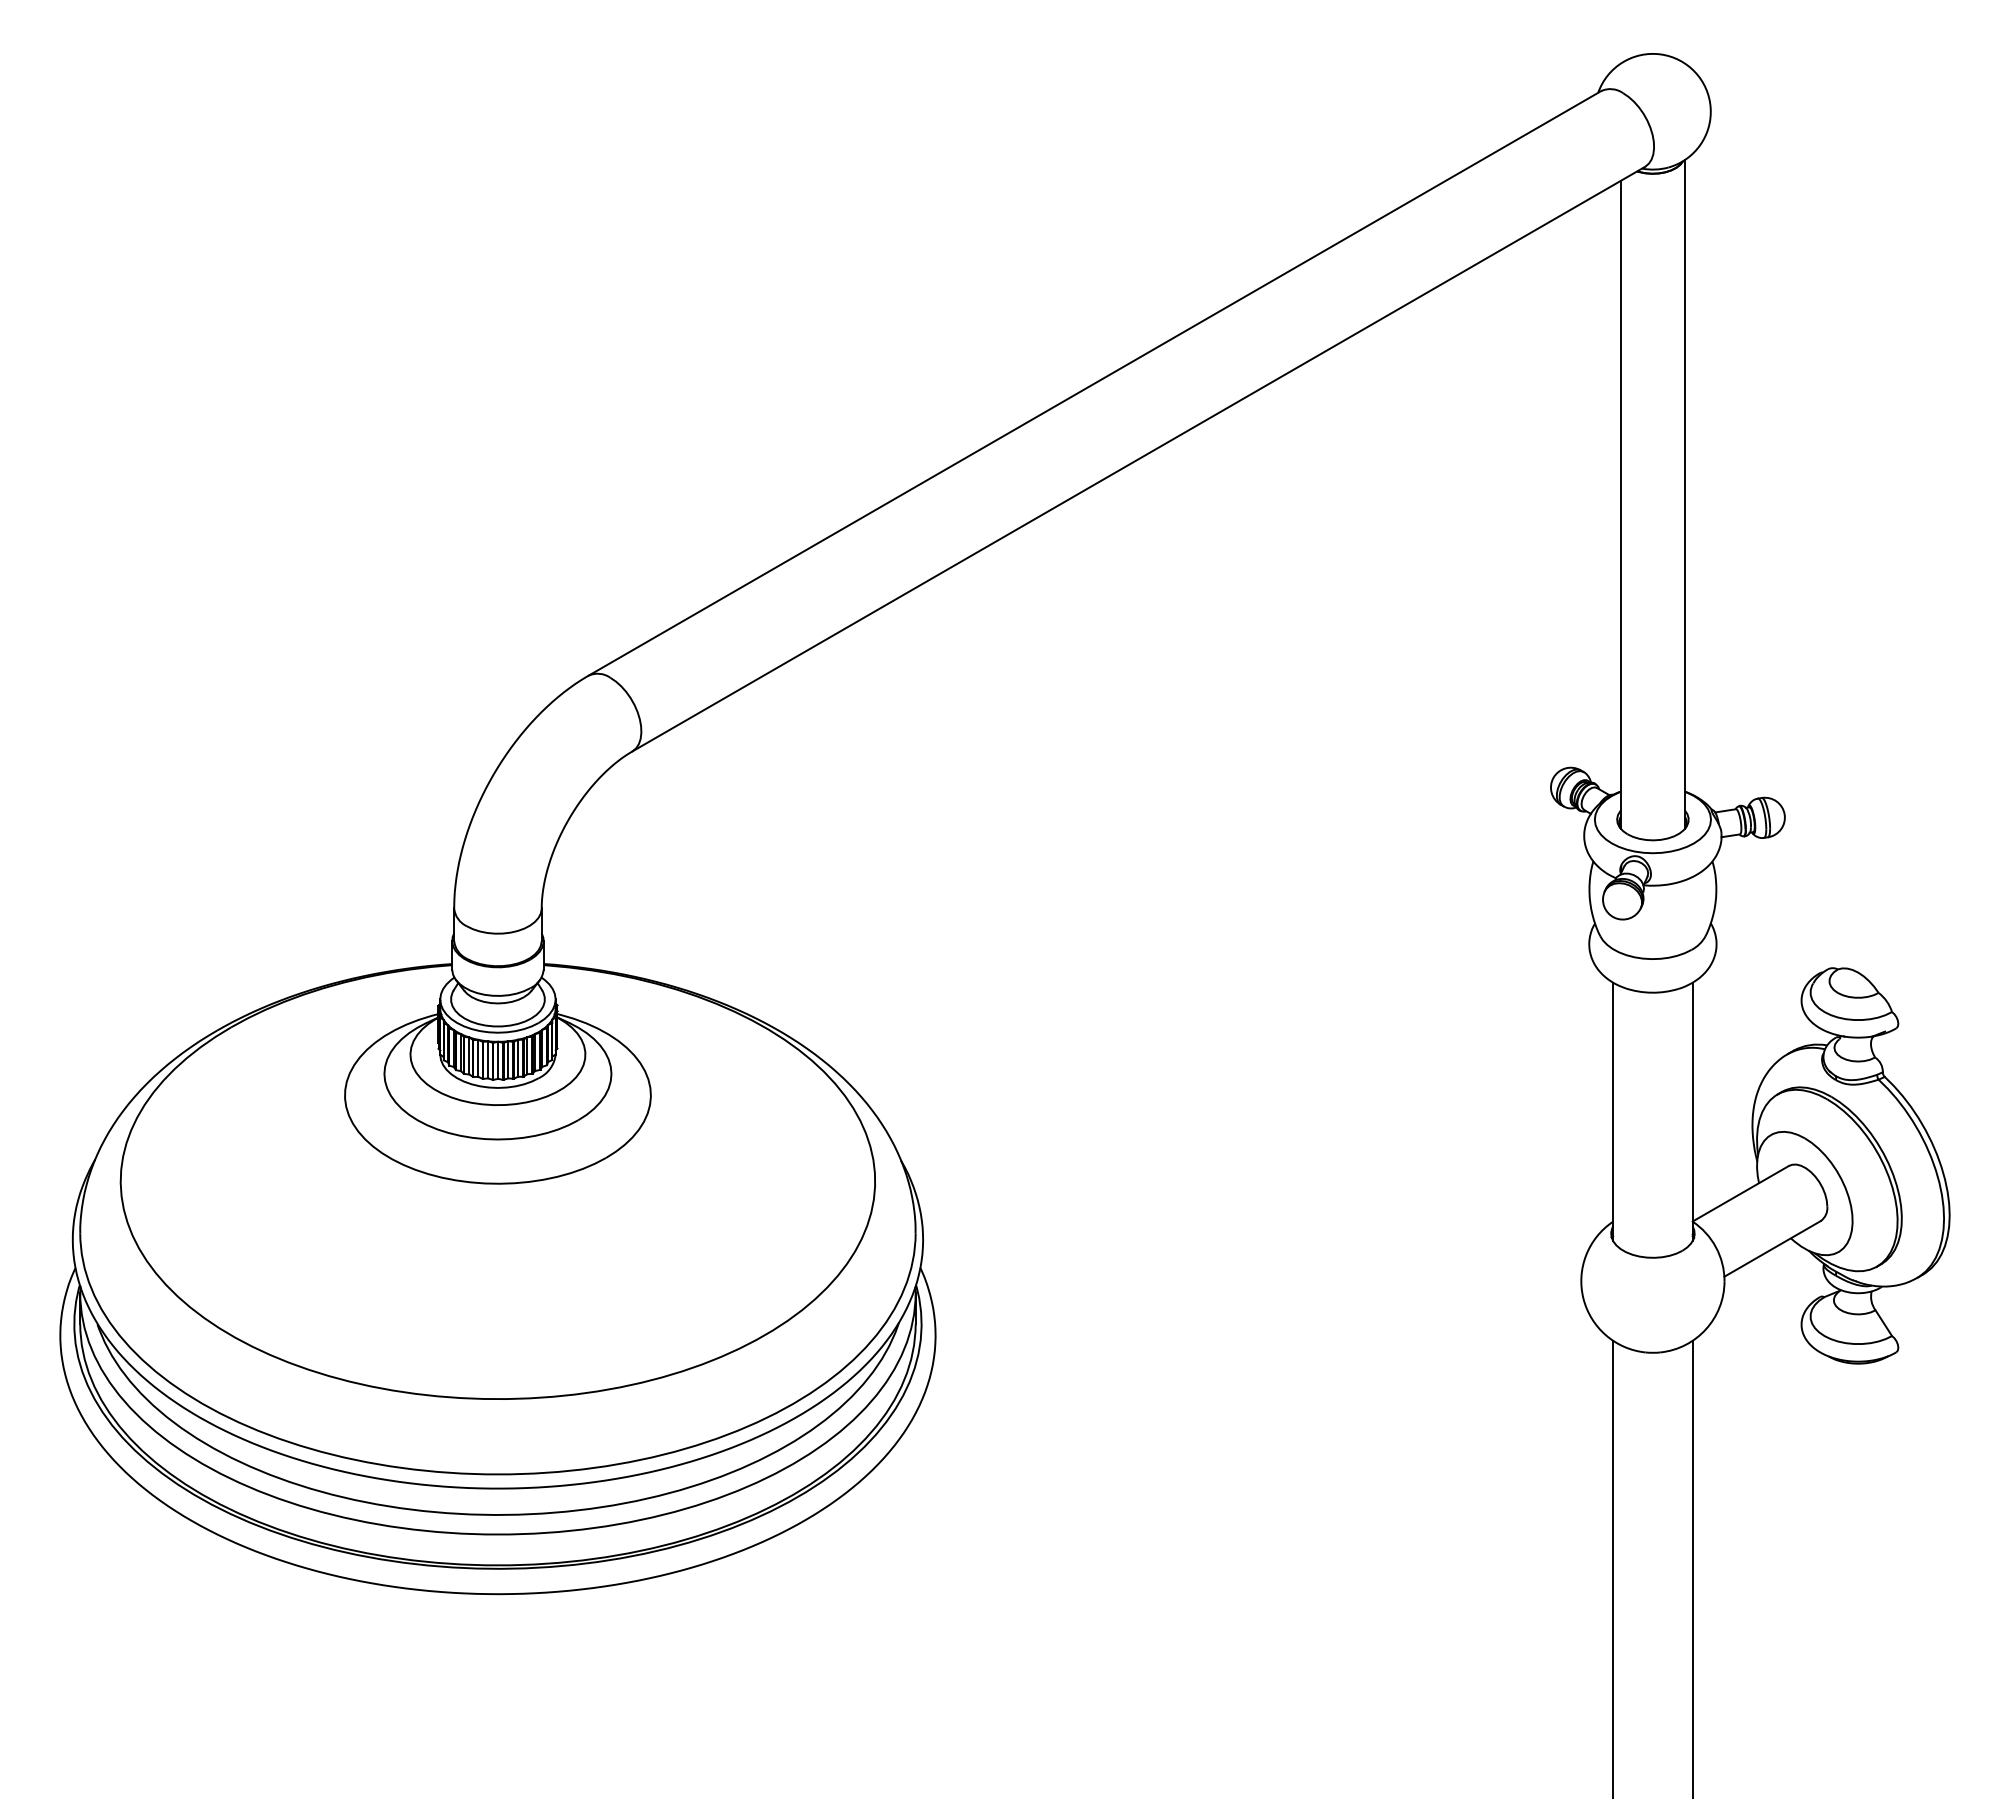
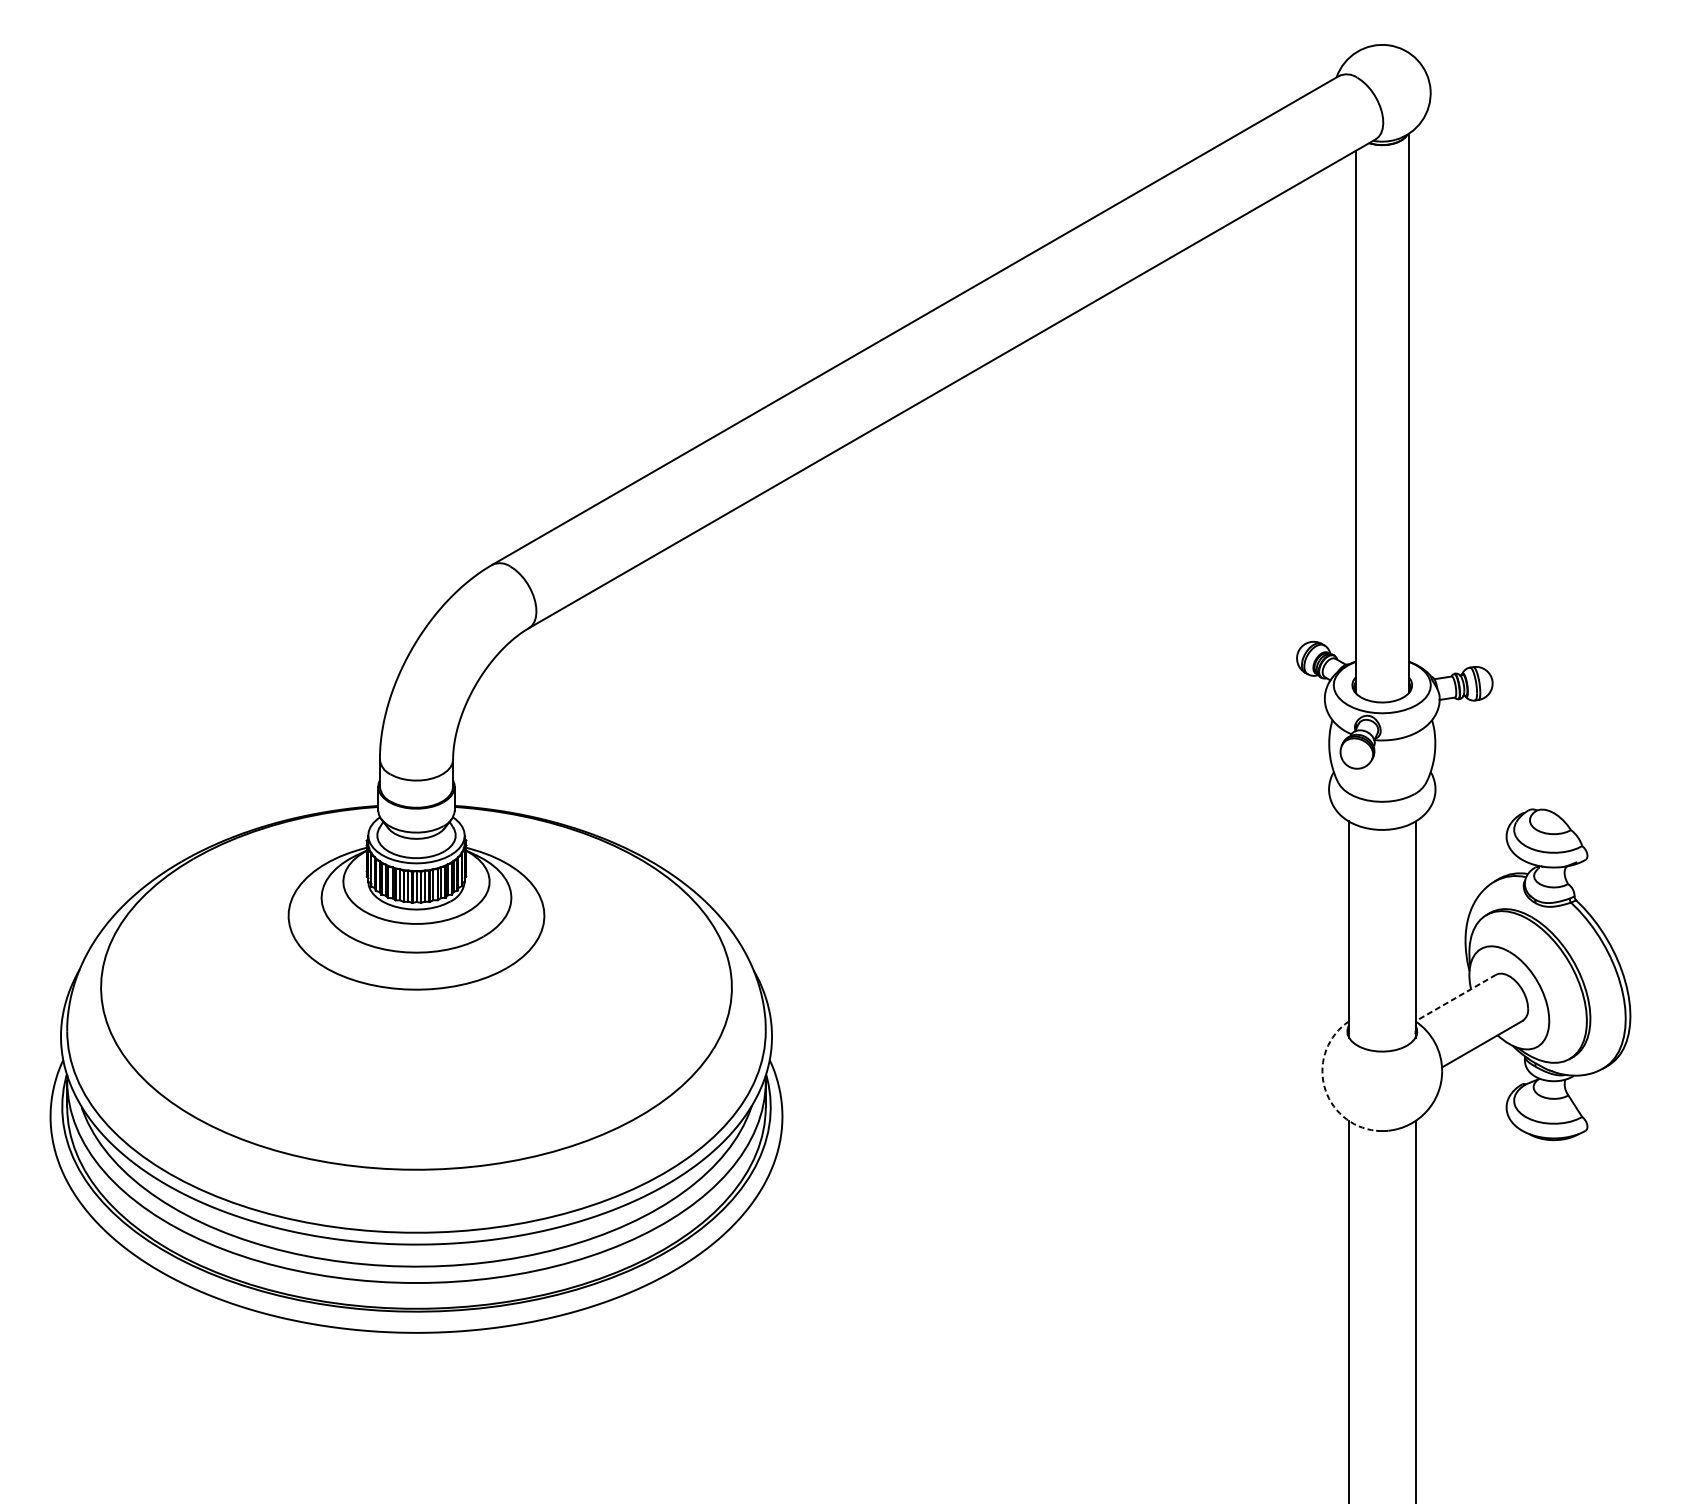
line: (1740, 1193) -> (1455, 997), solid -> dashed
arc: (1583, 1298) -> (1324, 1085), solid -> dashed

